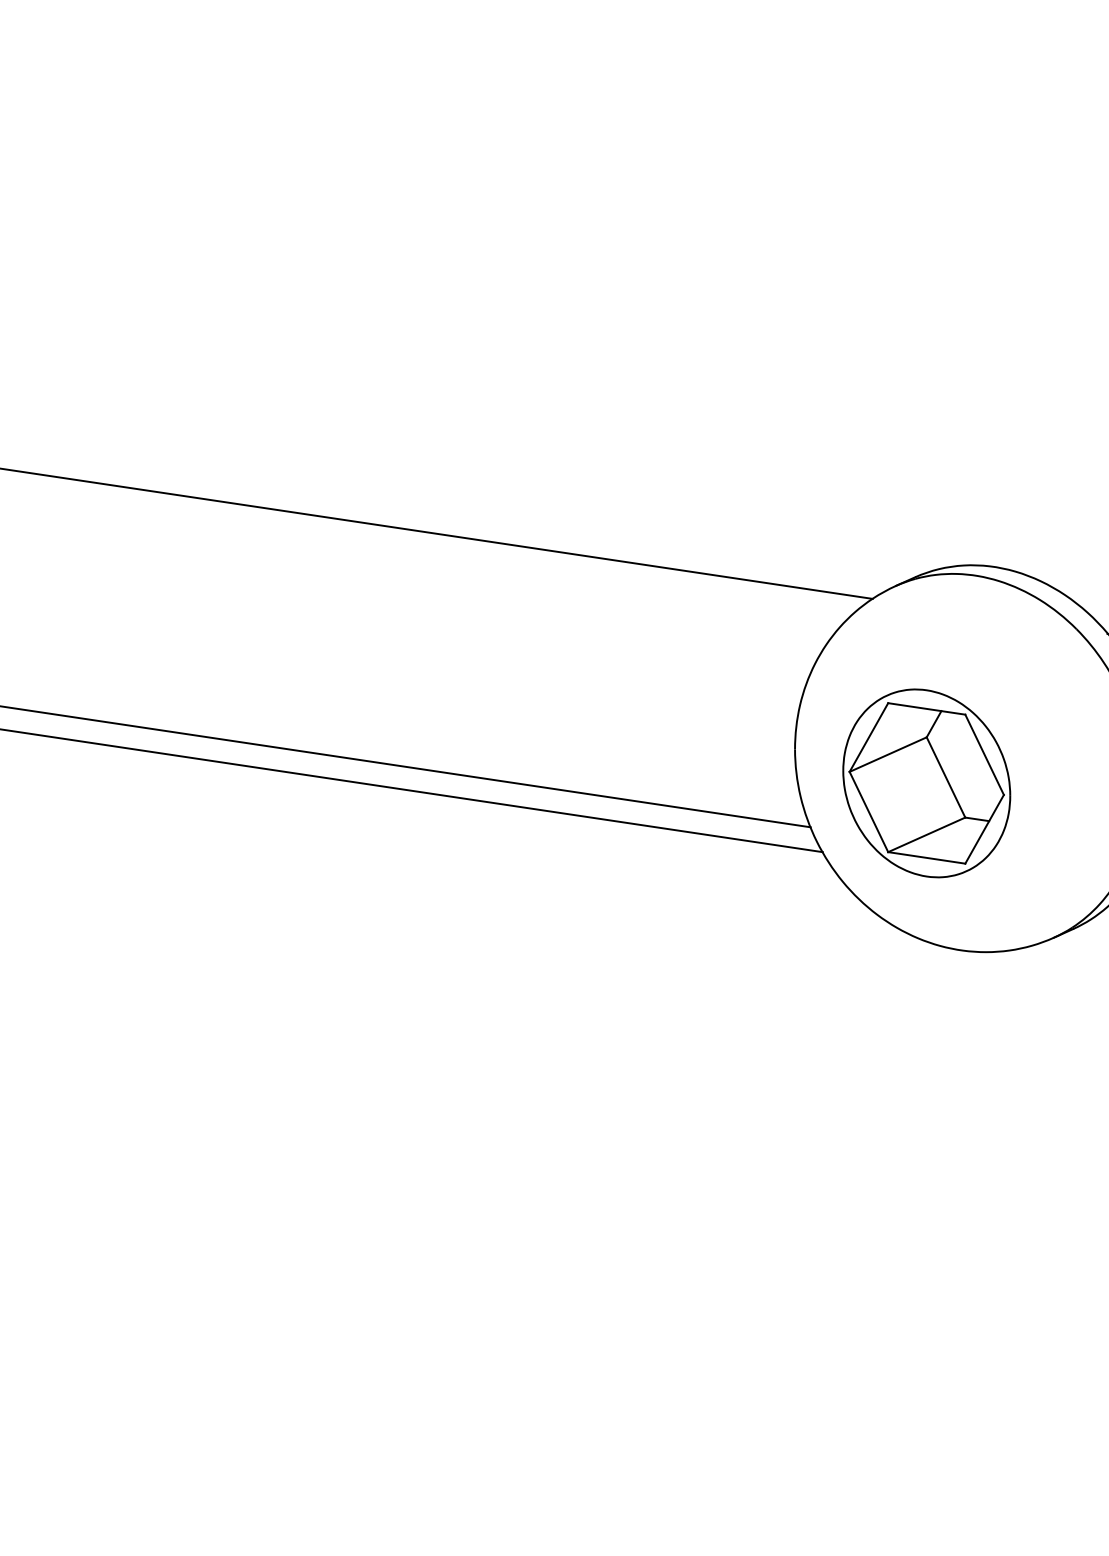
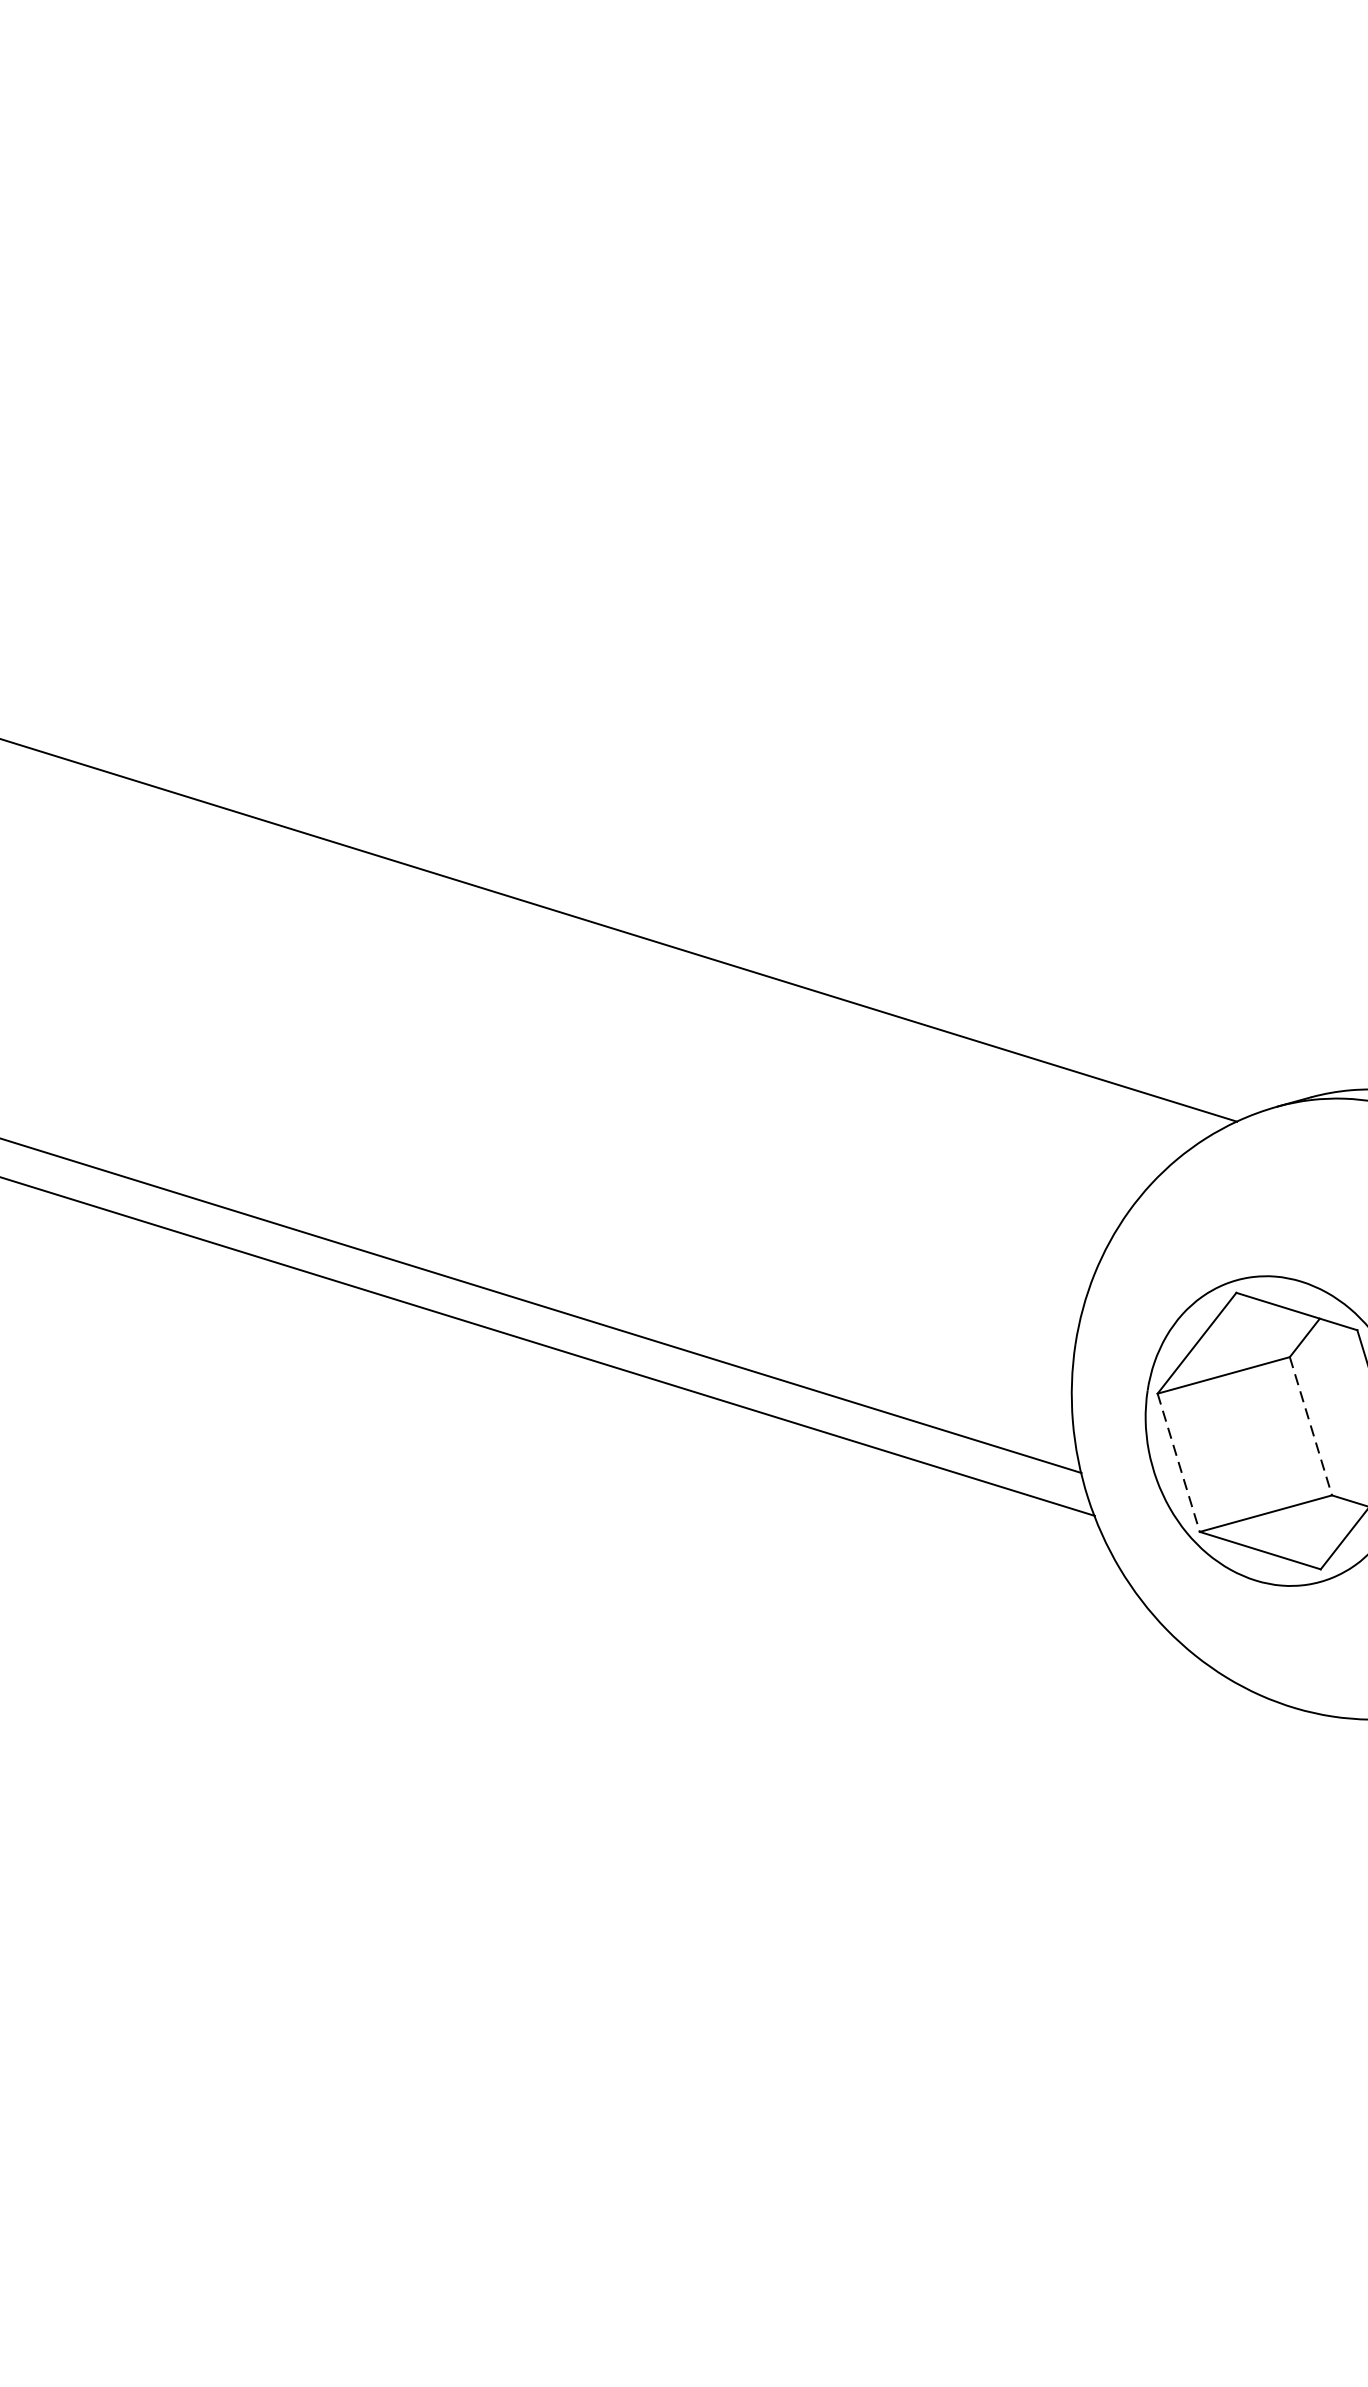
line: (946, 777) -> (1311, 1426), solid -> dashed
line: (868, 812) -> (1177, 1463), solid -> dashed

